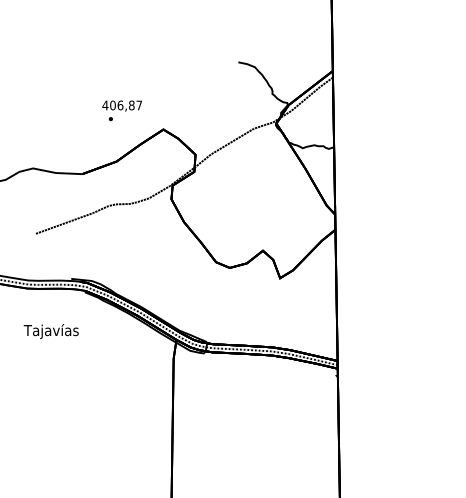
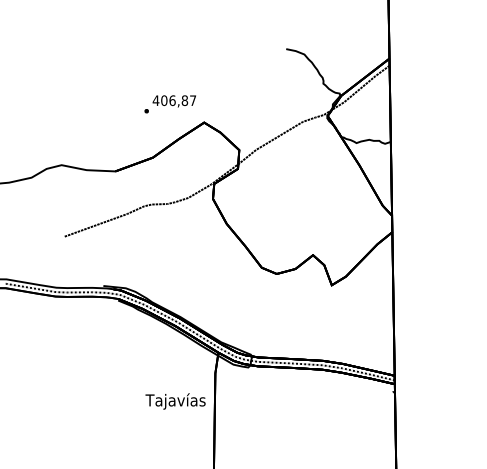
text: (121, 105) -> (173, 100), moved
text: (50, 331) -> (174, 401), moved

